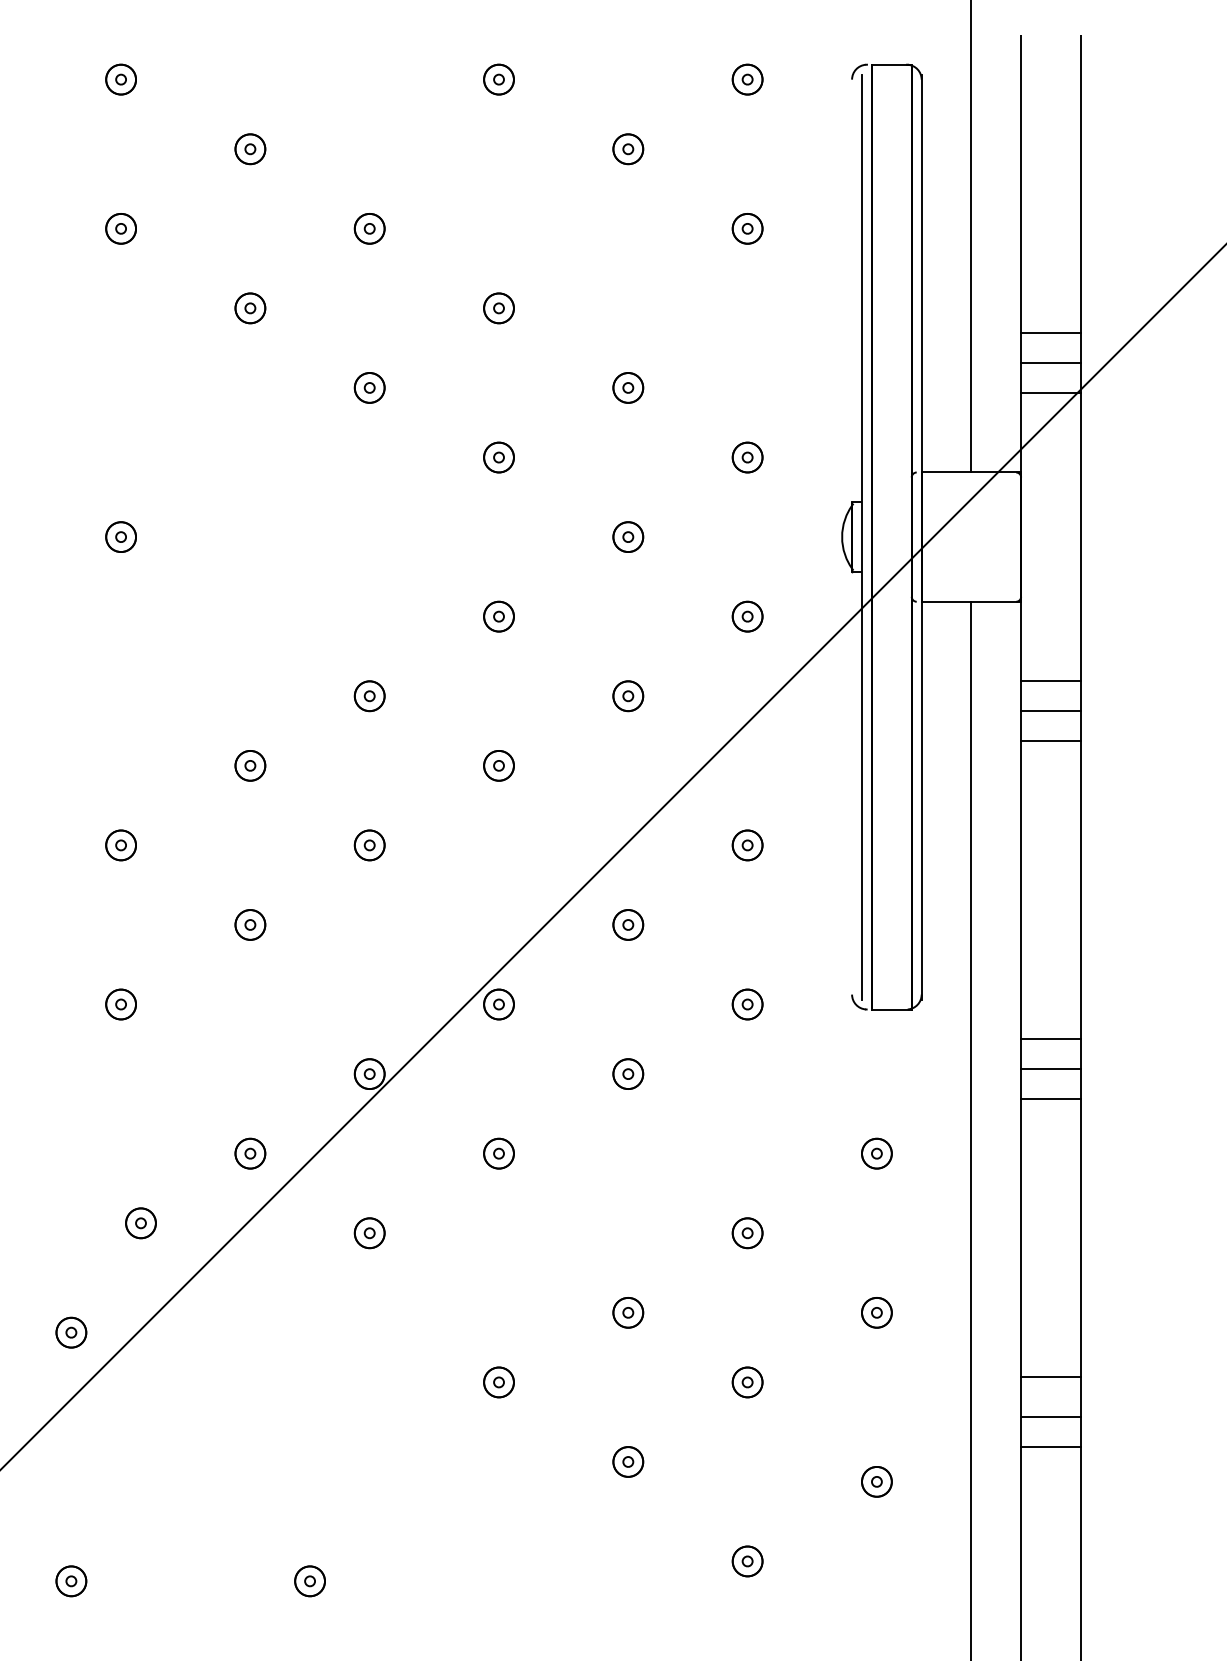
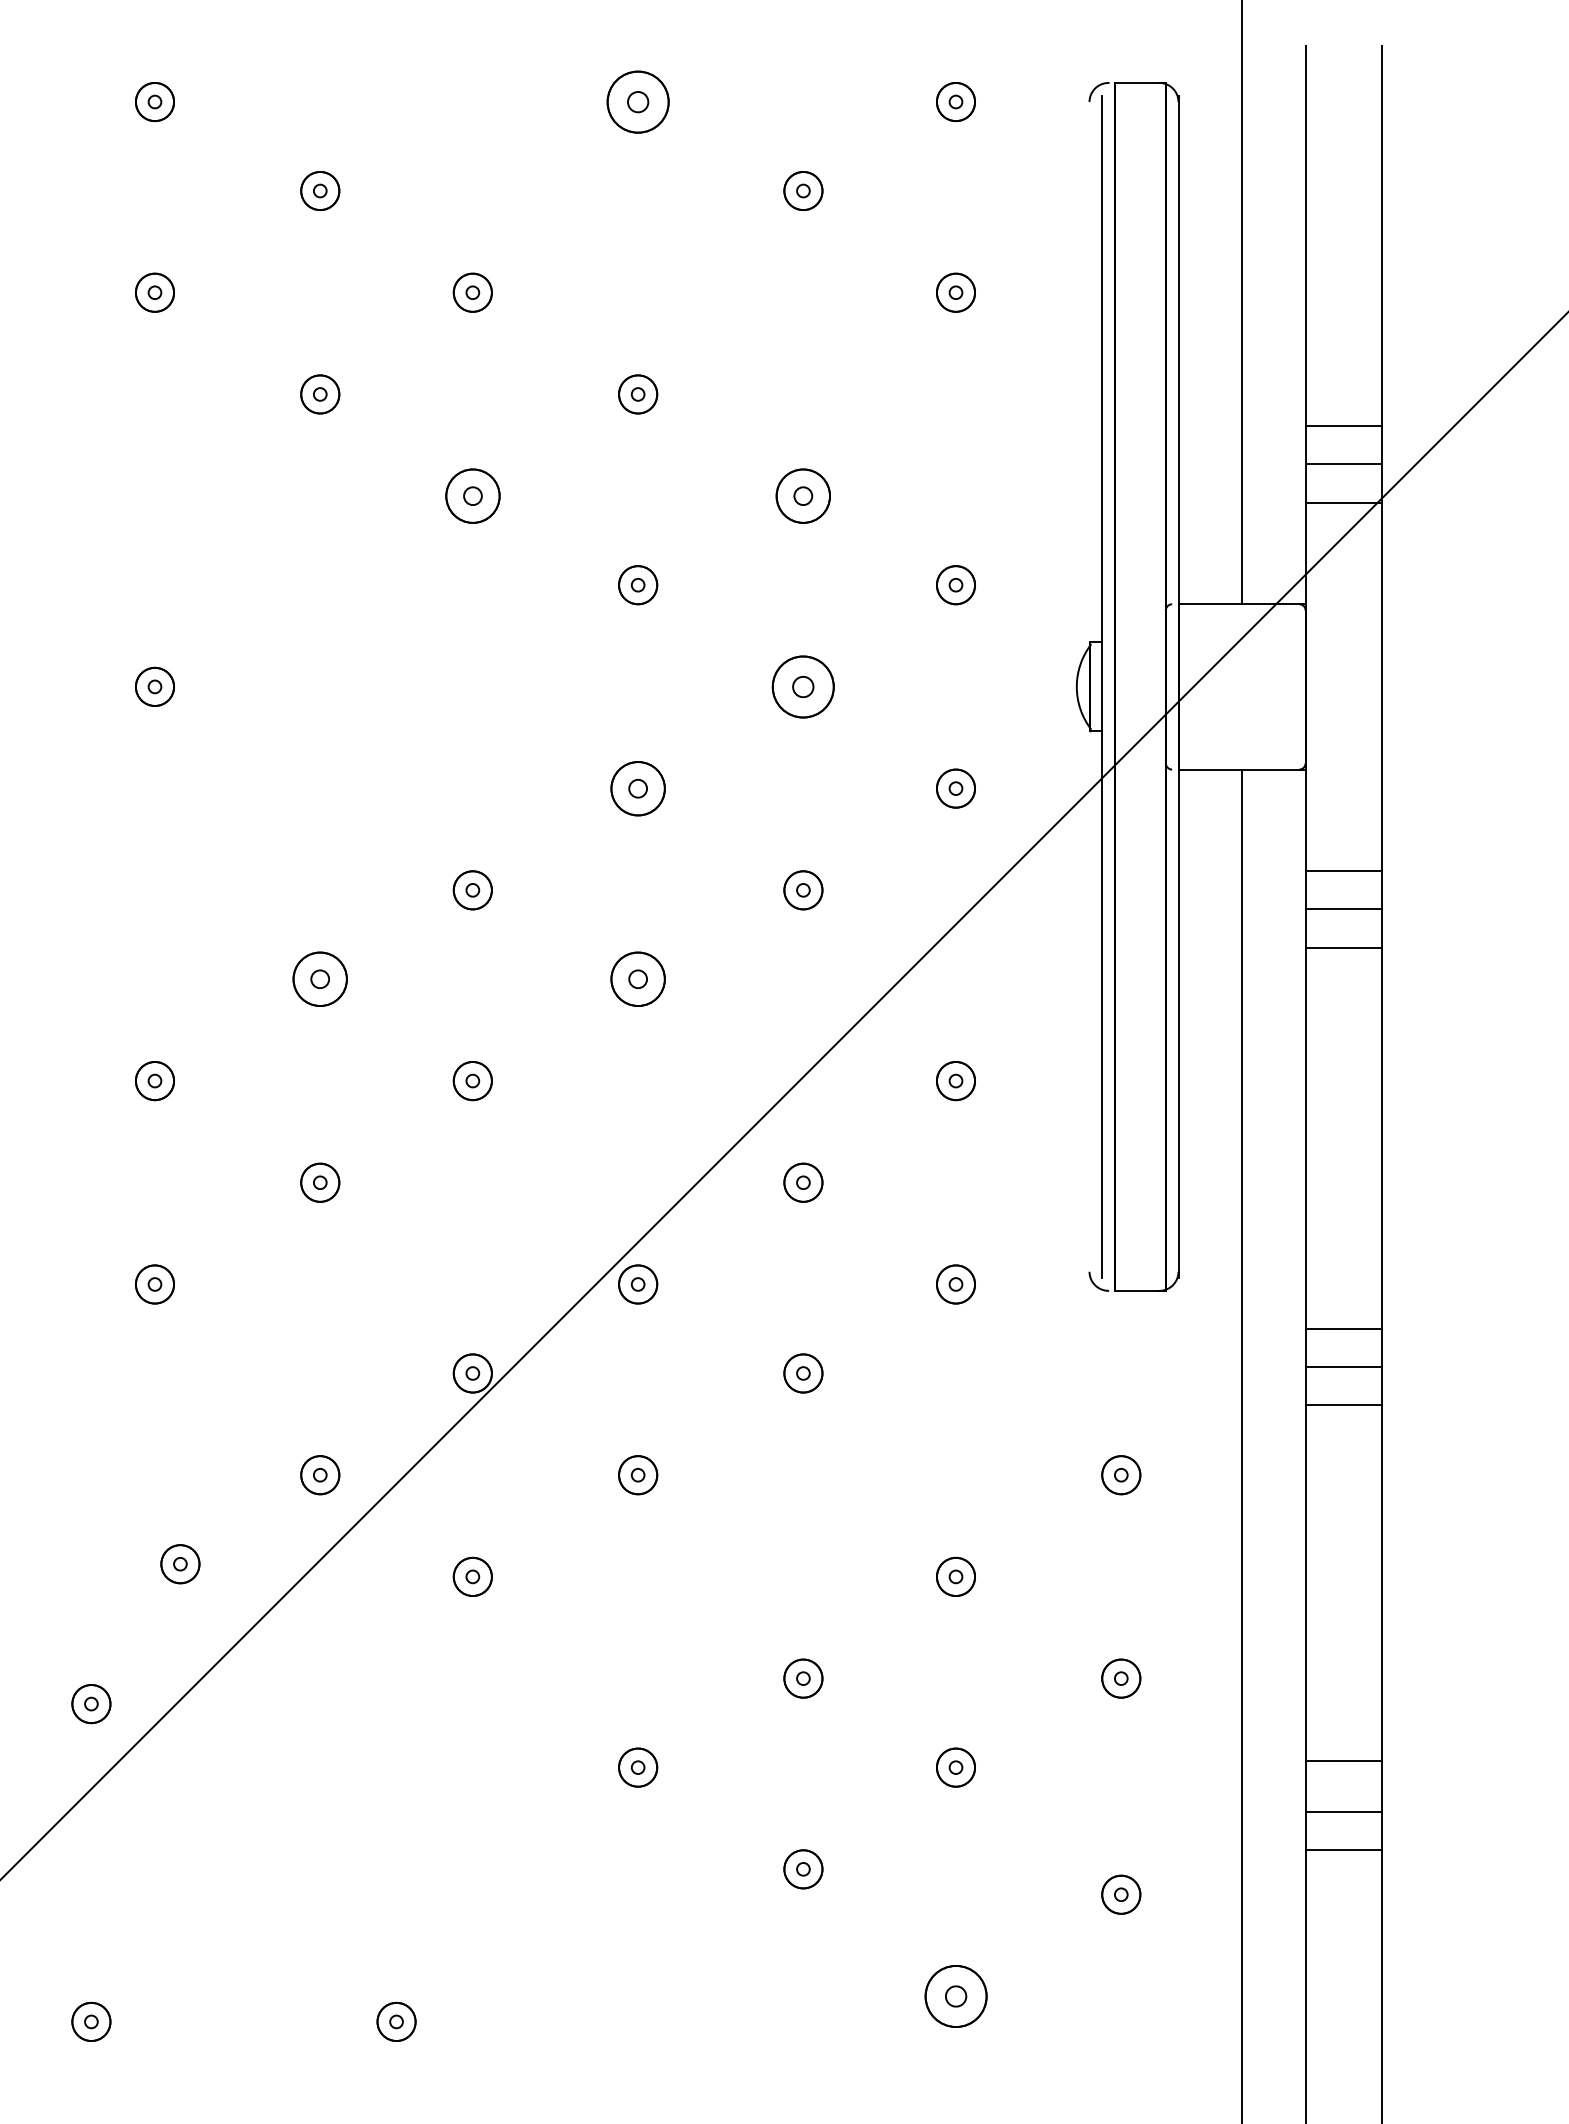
part: (498, 79) -> (637, 101), size x1.6
part: (369, 387) -> (472, 495), size x1.4
part: (628, 387) -> (803, 495), size x1.4
part: (628, 536) -> (803, 686), size x1.6
part: (498, 616) -> (637, 788), size x1.4
part: (250, 765) -> (320, 978), size x1.4
part: (498, 765) -> (637, 978), size x1.4
part: (747, 1561) -> (955, 1996), size x1.6

